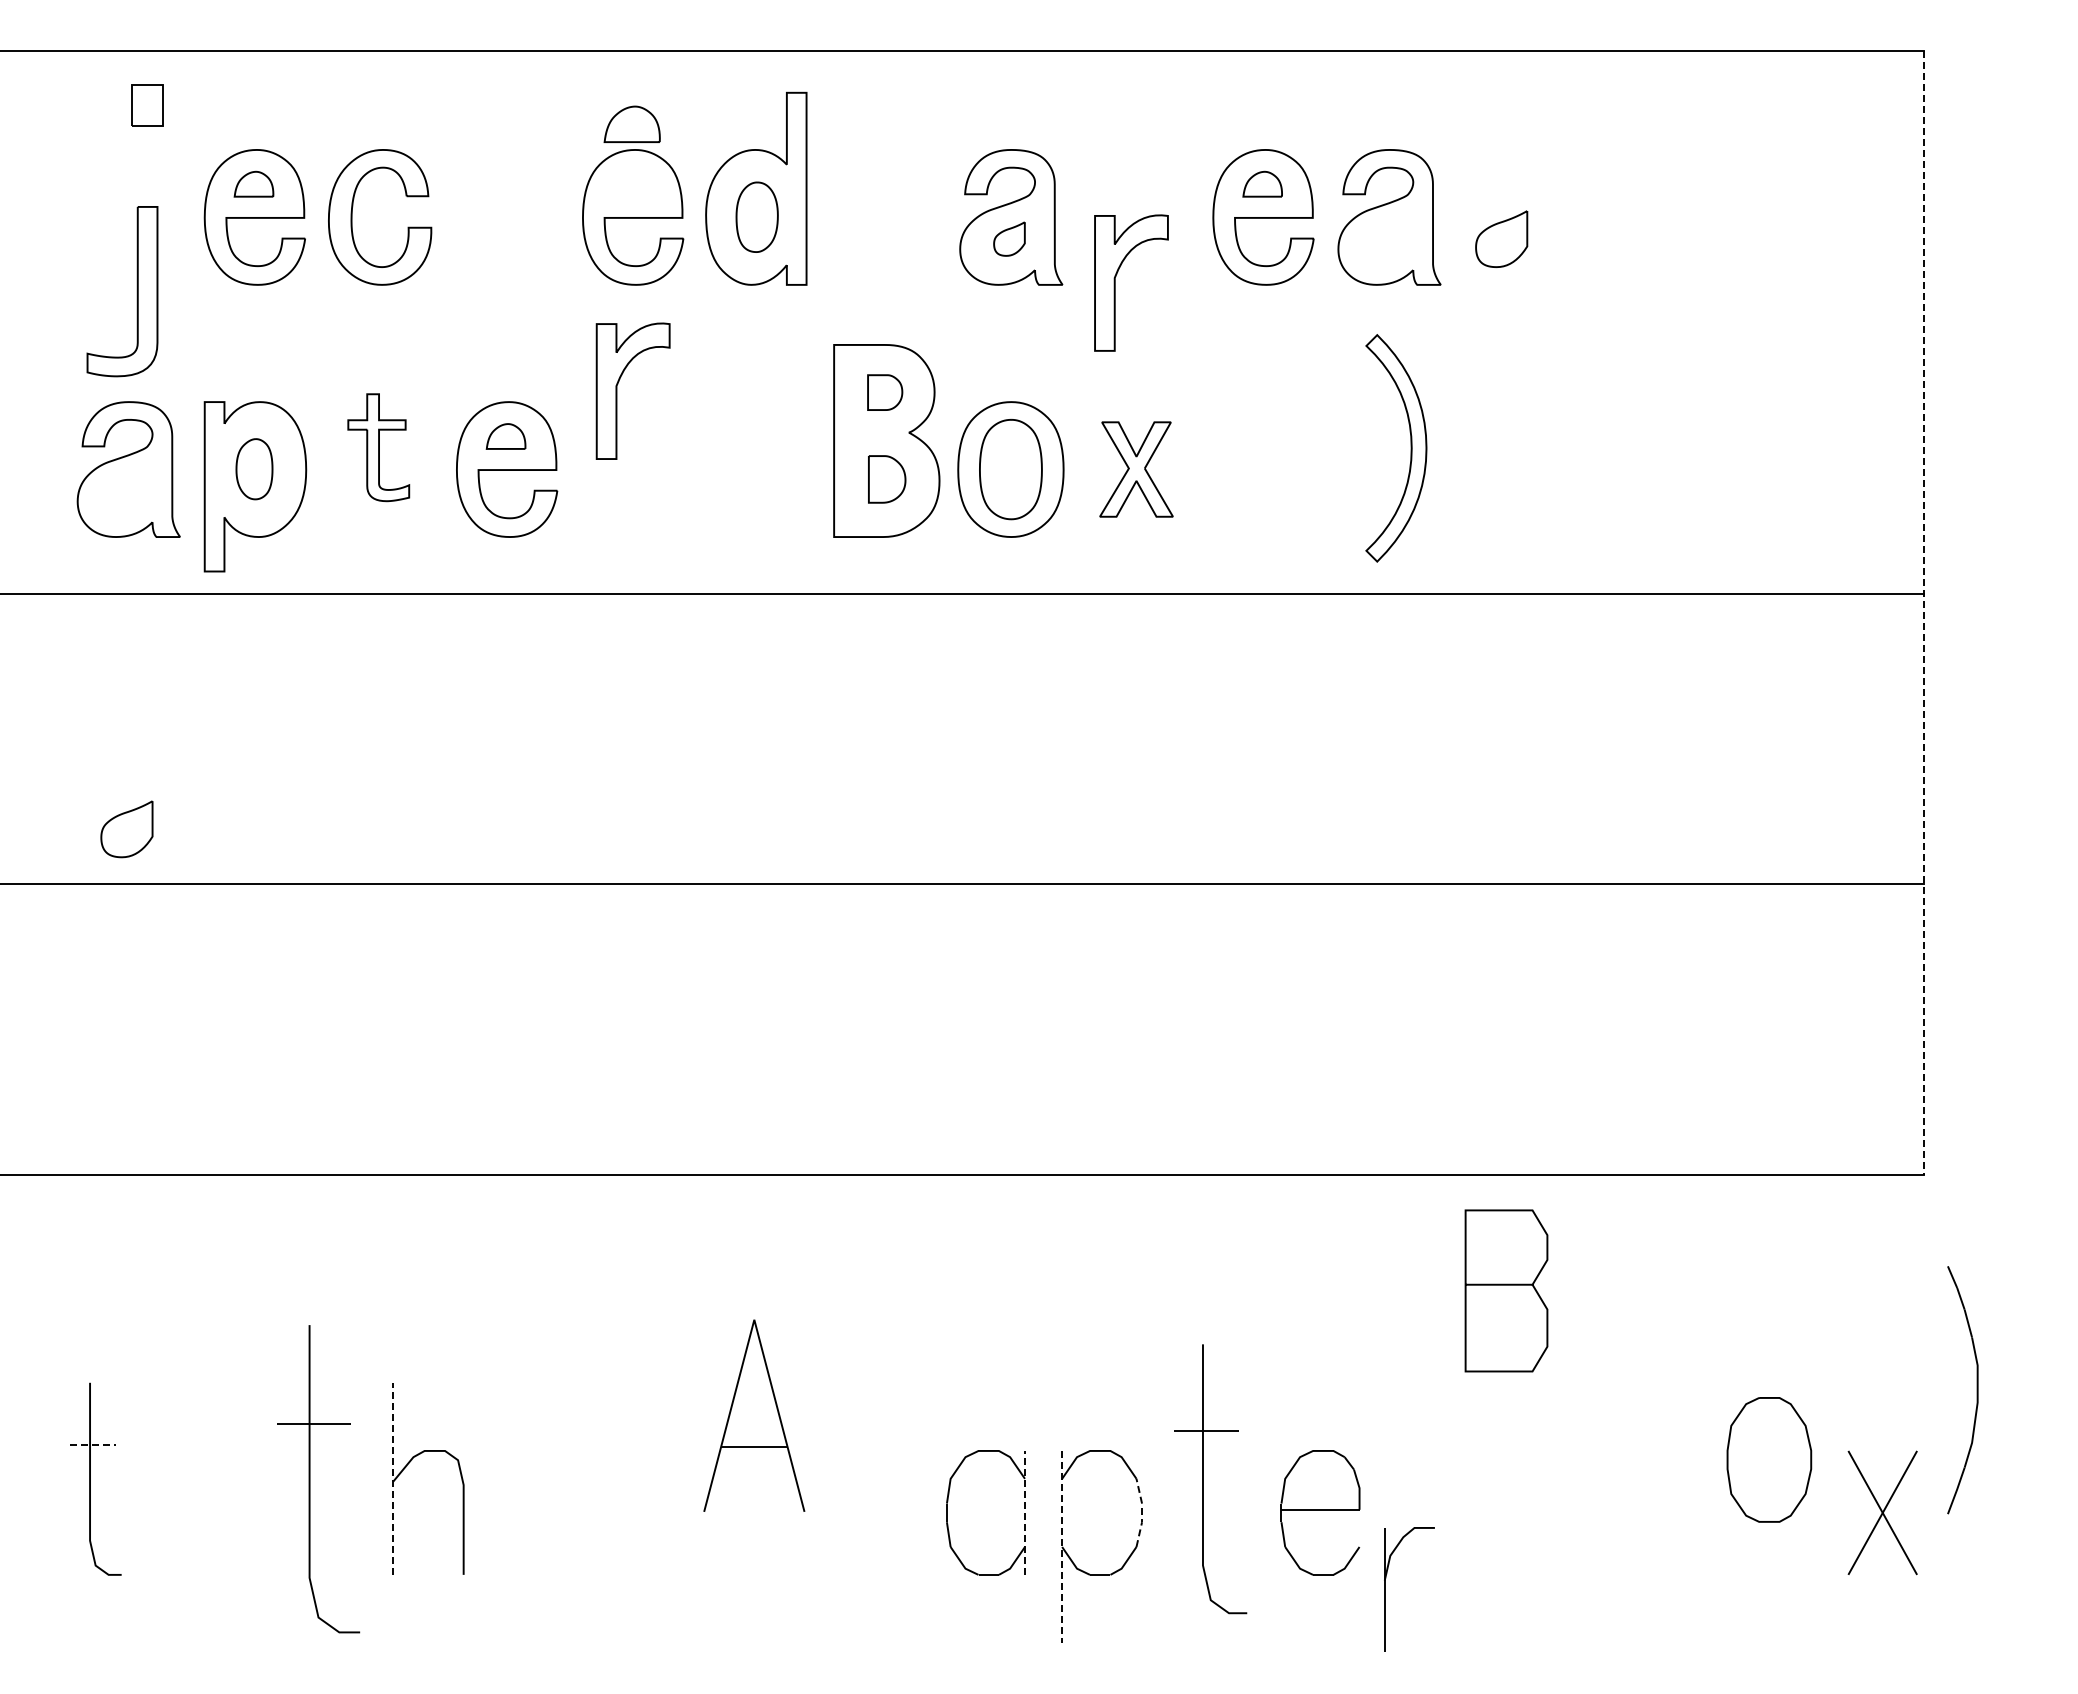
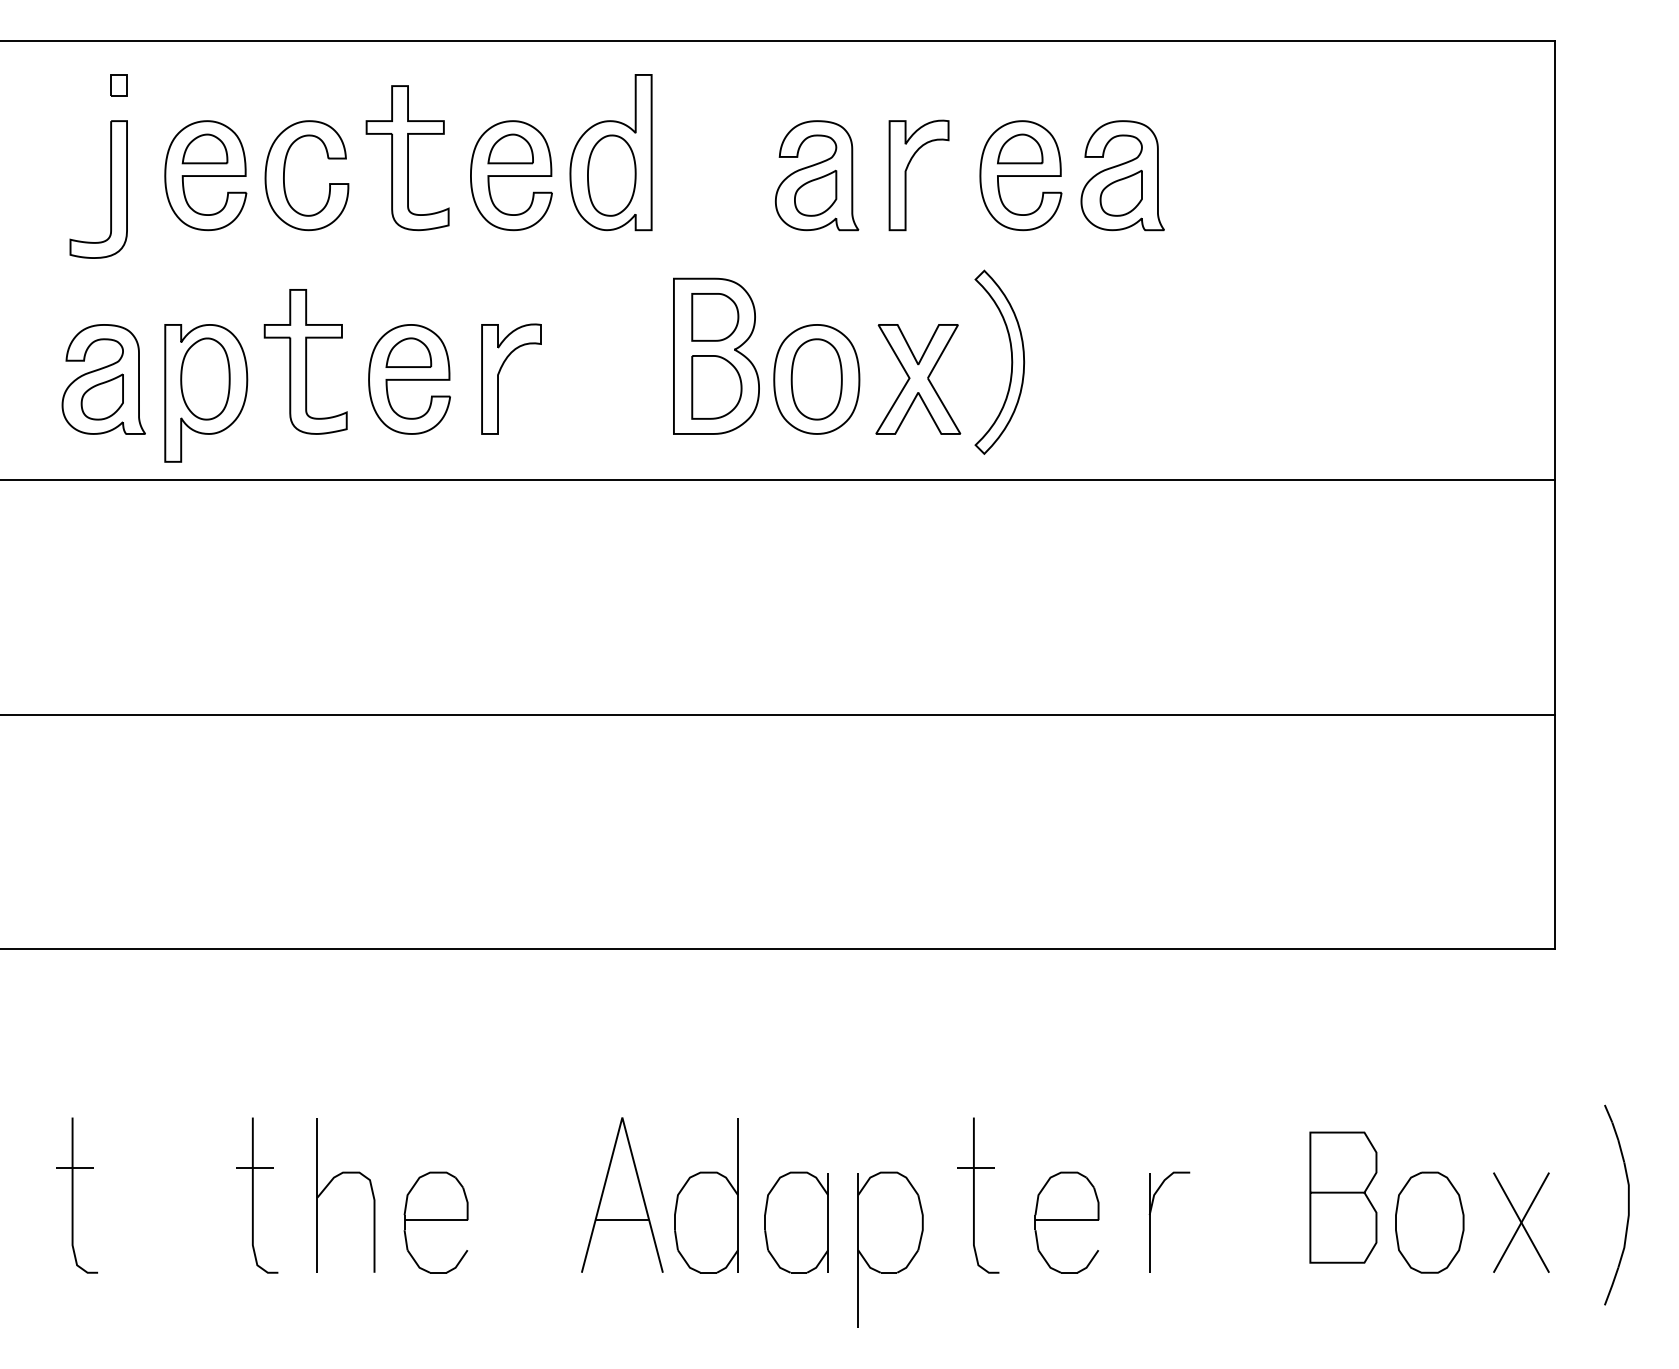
part: (147, 105) -> (118, 85), size x0.62
part: (631, 123) -> (510, 148), moved
part: (253, 183) -> (204, 148), size x1.43
part: (1262, 183) -> (1020, 148), size x1.43
part: (504, 195) -> (407, 157), added
part: (756, 216) -> (611, 174), size x1.43
part: (1009, 238) -> (815, 192), size x1.67
part: (1501, 238) -> (1121, 192), moved
part: (1115, 282) -> (906, 174), moved
part: (136, 291) -> (110, 189), moved
part: (617, 390) -> (498, 378), moved
part: (884, 392) -> (714, 317), size x1.67
part: (505, 436) -> (408, 352), size x1.43
part: (378, 447) -> (305, 361), size x1.67
part: (1410, 448) -> (1011, 362), moved
part: (254, 469) -> (205, 379), size x1.67
part: (1136, 469) -> (918, 379), size x1.43
part: (886, 479) -> (716, 387), size x1.67
line: (1924, 612) -> (1555, 494), dashed -> solid
part: (126, 829) -> (102, 397), moved
curve: (1506, 1285) -> (1343, 1193), moved
part: (1976, 1390) -> (1627, 1205), moved
part: (754, 1415) -> (622, 1194), moved
line: (93, 1444) -> (75, 1167), dashed -> solid
part: (1769, 1459) -> (1429, 1222), moved
part: (318, 1478) -> (257, 1194), size x0.62
line: (393, 1478) -> (317, 1194), dashed -> solid
part: (1210, 1478) -> (978, 1194), size x0.71
part: (873, 1479) -> (705, 1195), added
part: (539, 1512) -> (435, 1222), added
line: (1024, 1512) -> (827, 1222), dashed -> solid
line: (1142, 1512) -> (923, 1222), dashed -> solid
line: (1062, 1547) -> (858, 1250), dashed -> solid
part: (1385, 1589) -> (1150, 1222), moved

